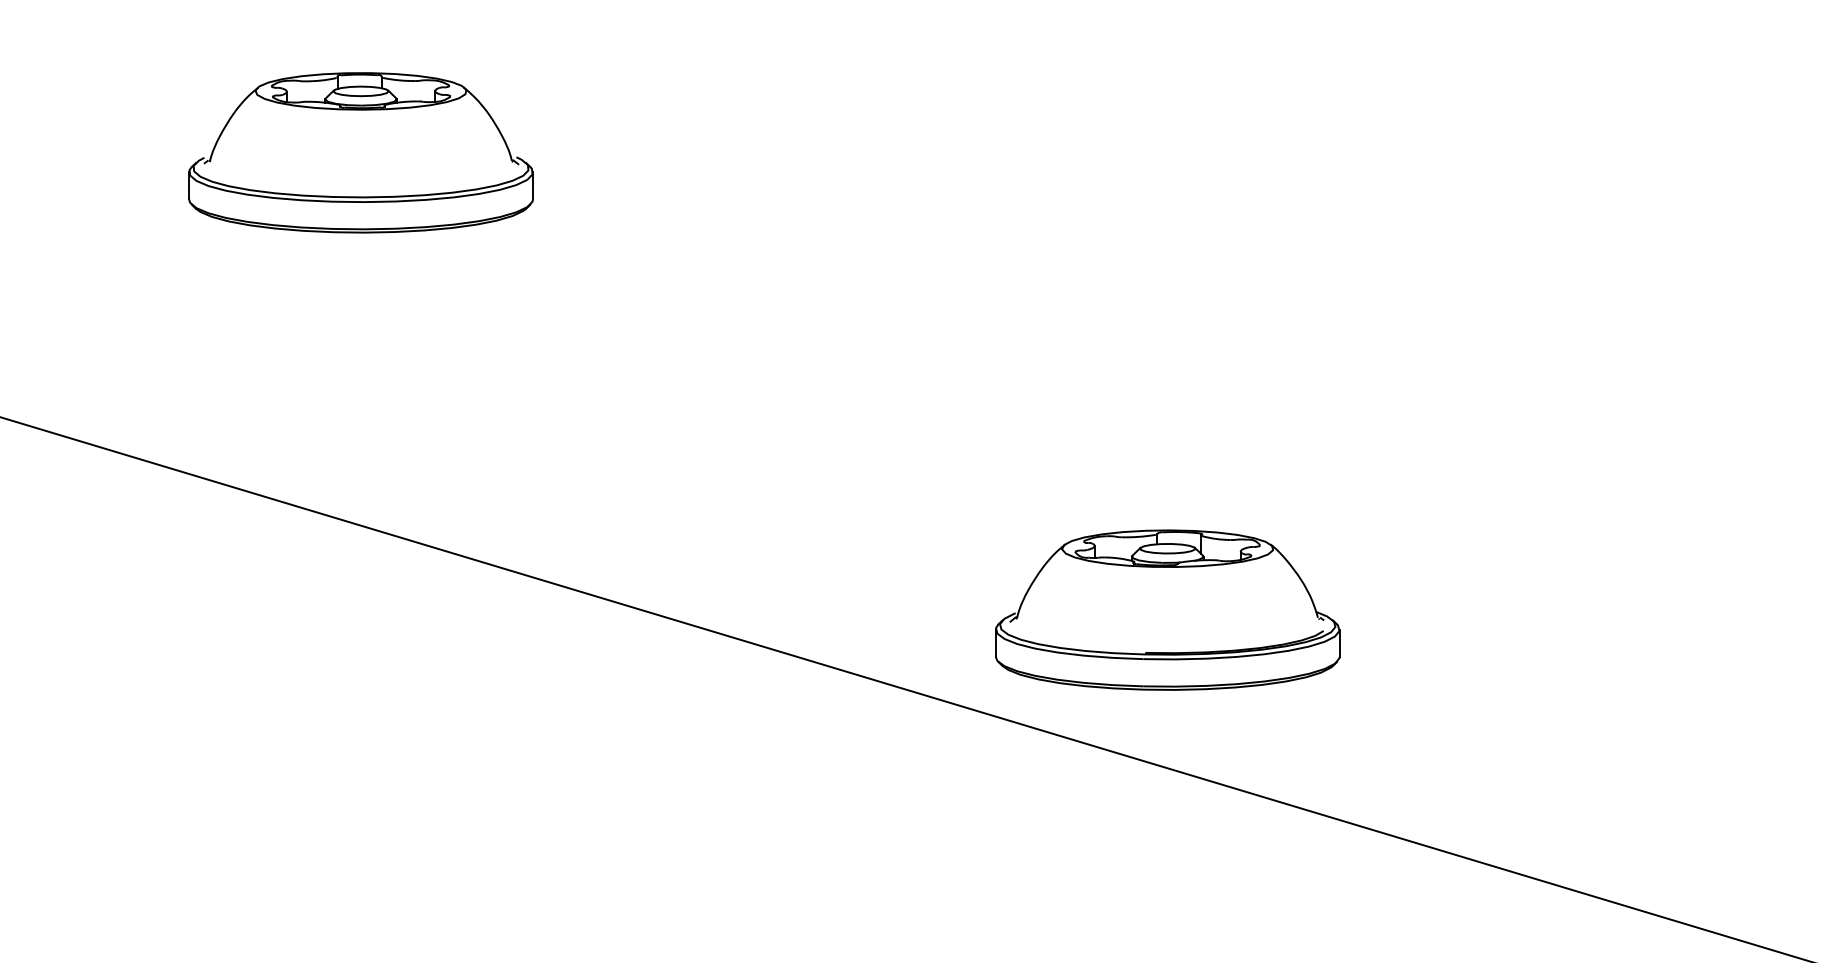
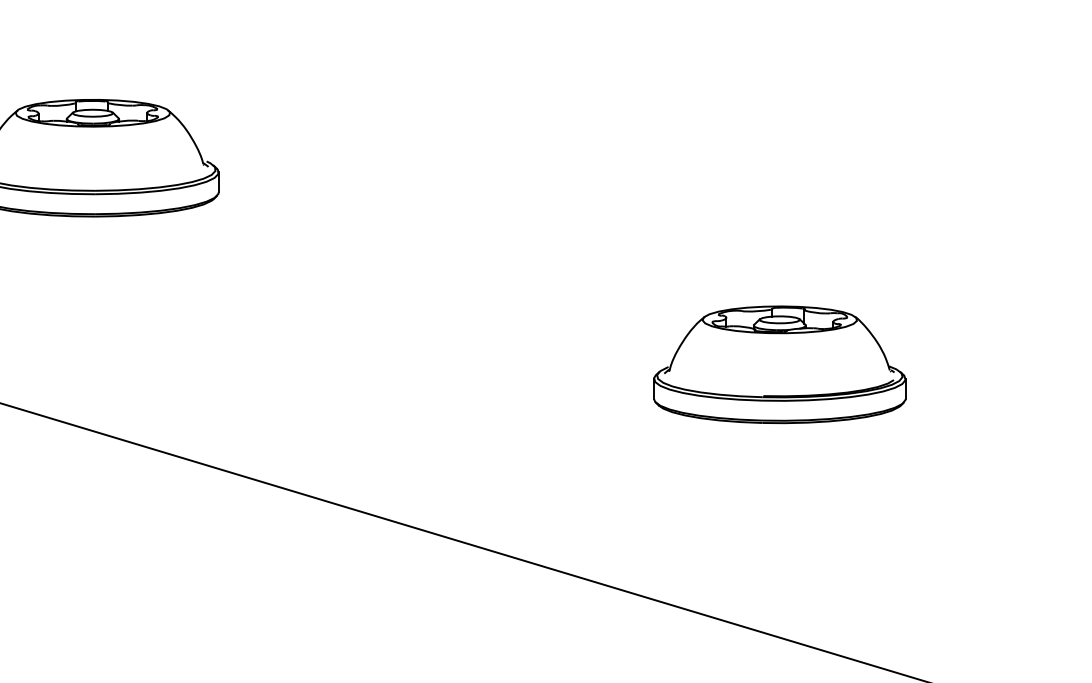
part: (1167, 609) -> (779, 364), moved

